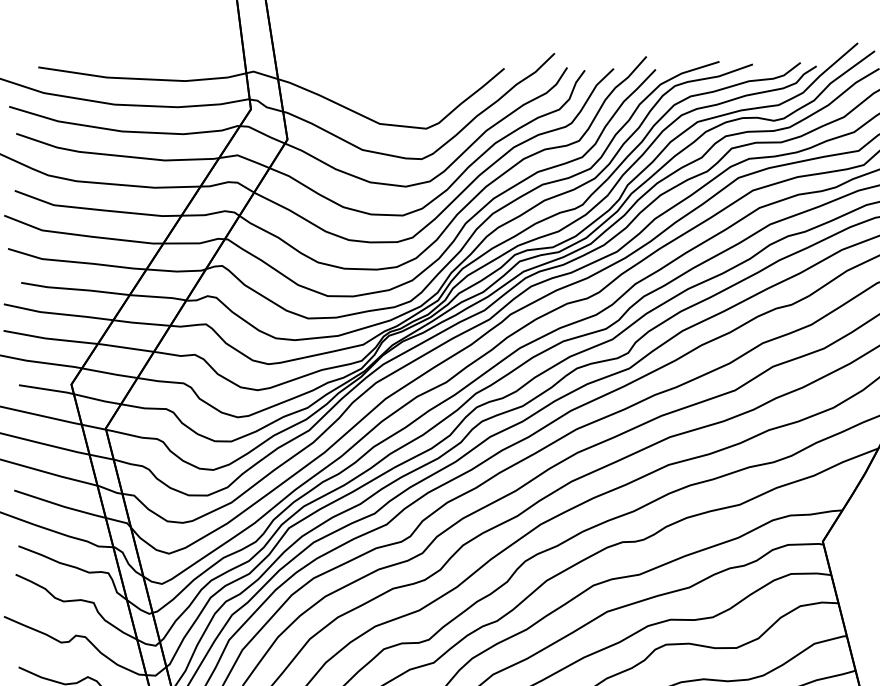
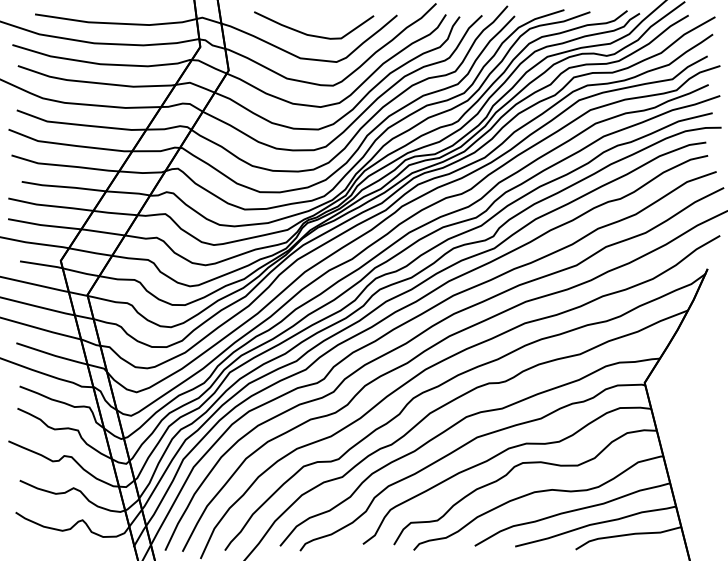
curve: (395, 93) -> (312, 34), added

